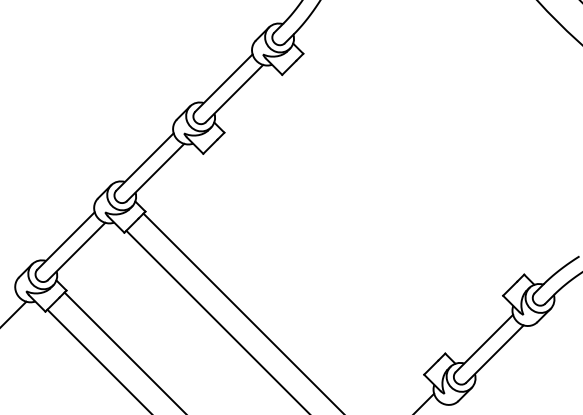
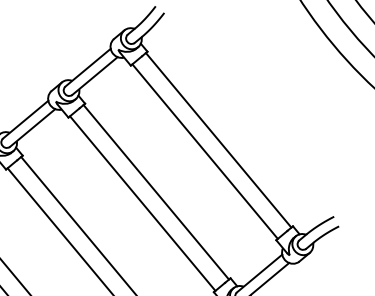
line: (411, 165) -> (218, 139), added
line: (394, 182) -> (205, 150), added
line: (332, 244) -> (156, 191), added
line: (315, 261) -> (142, 203), added

